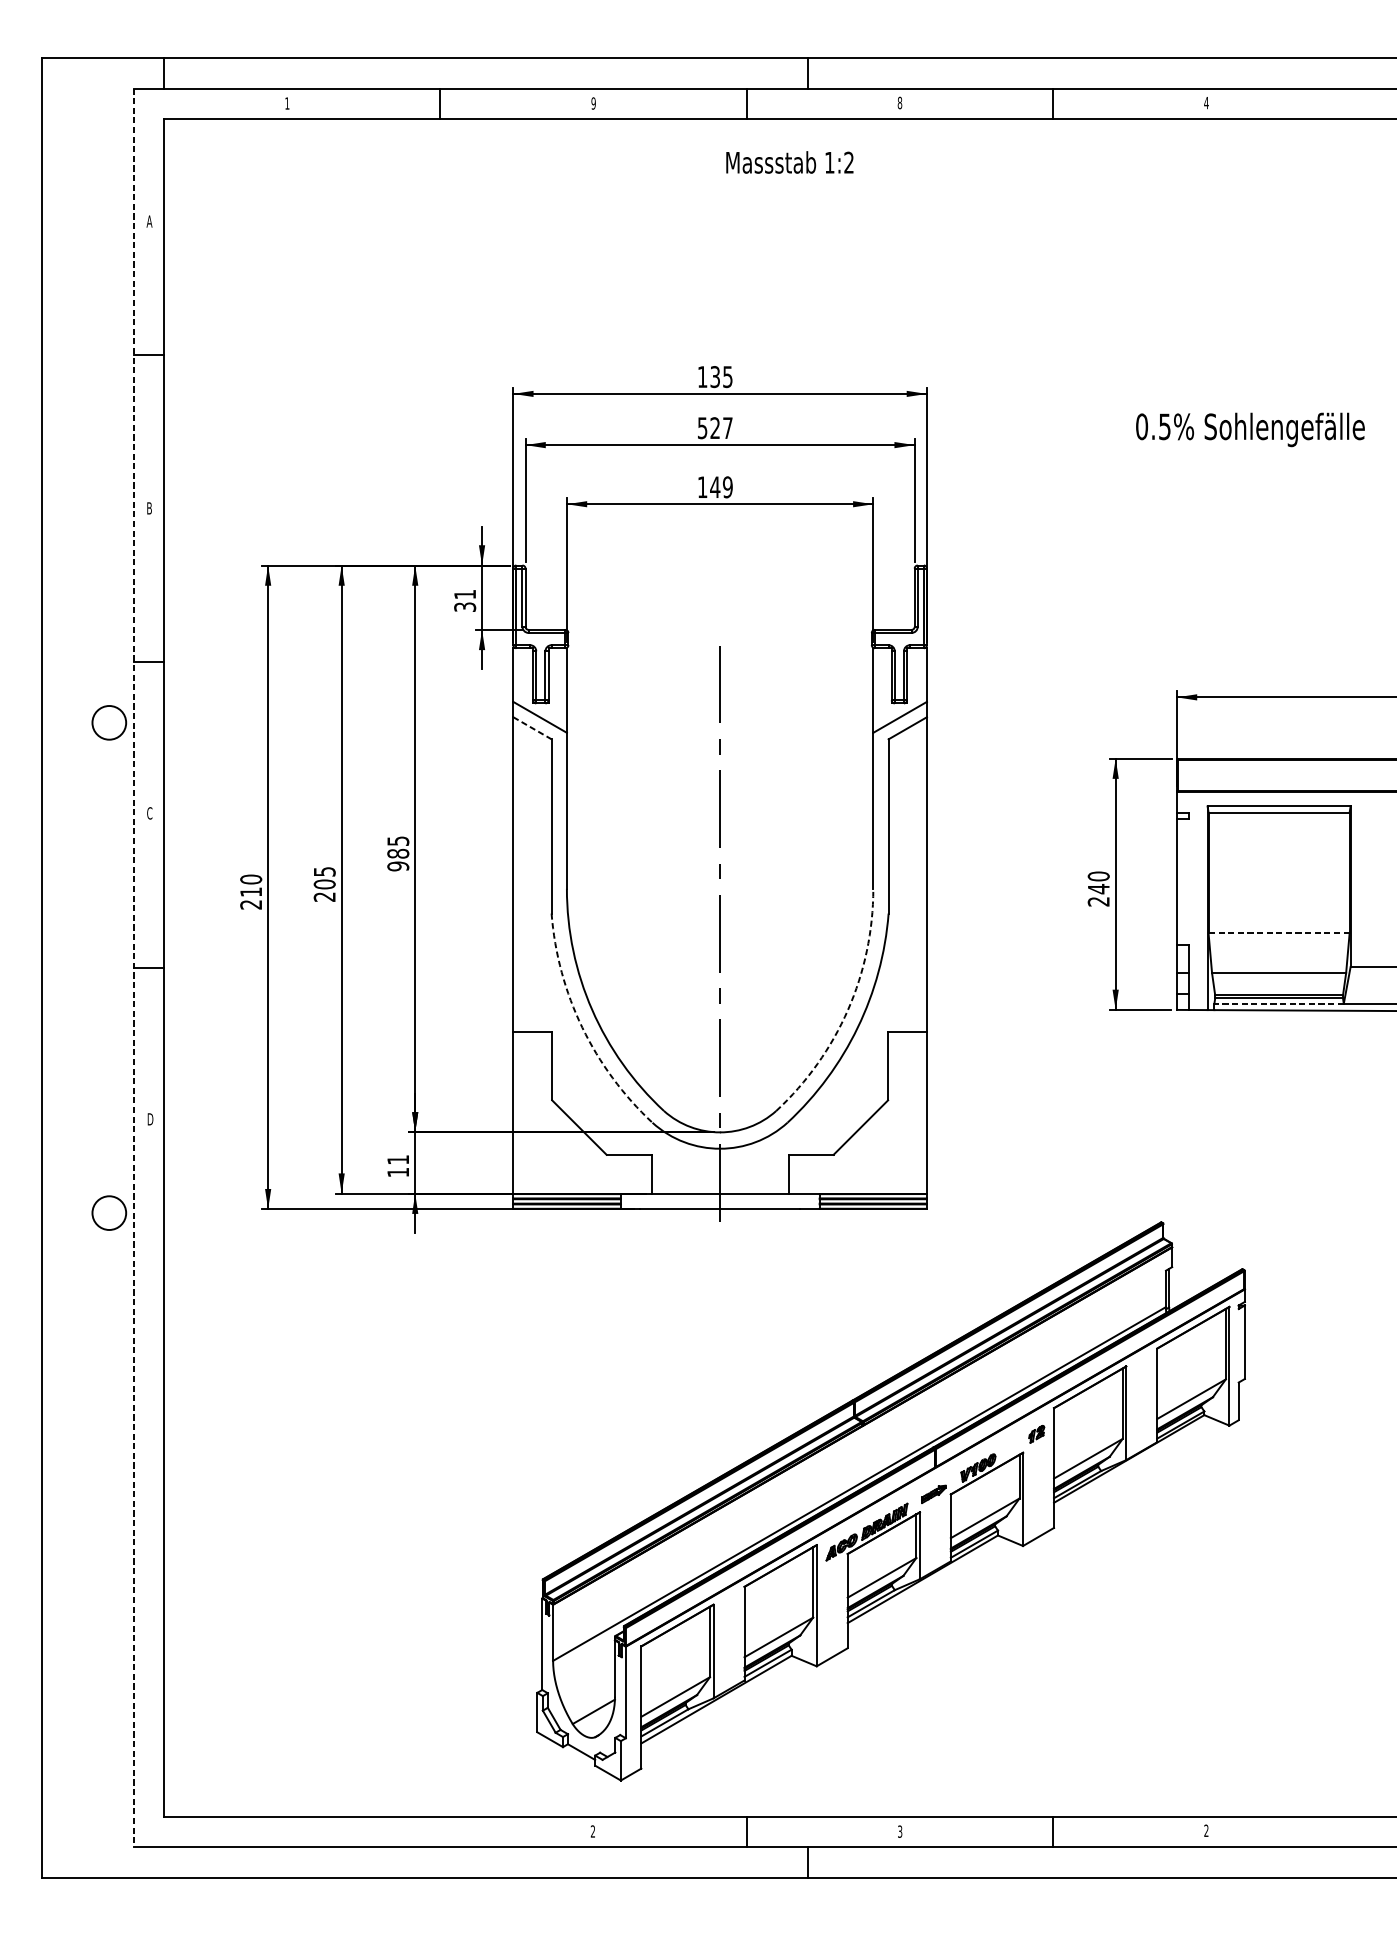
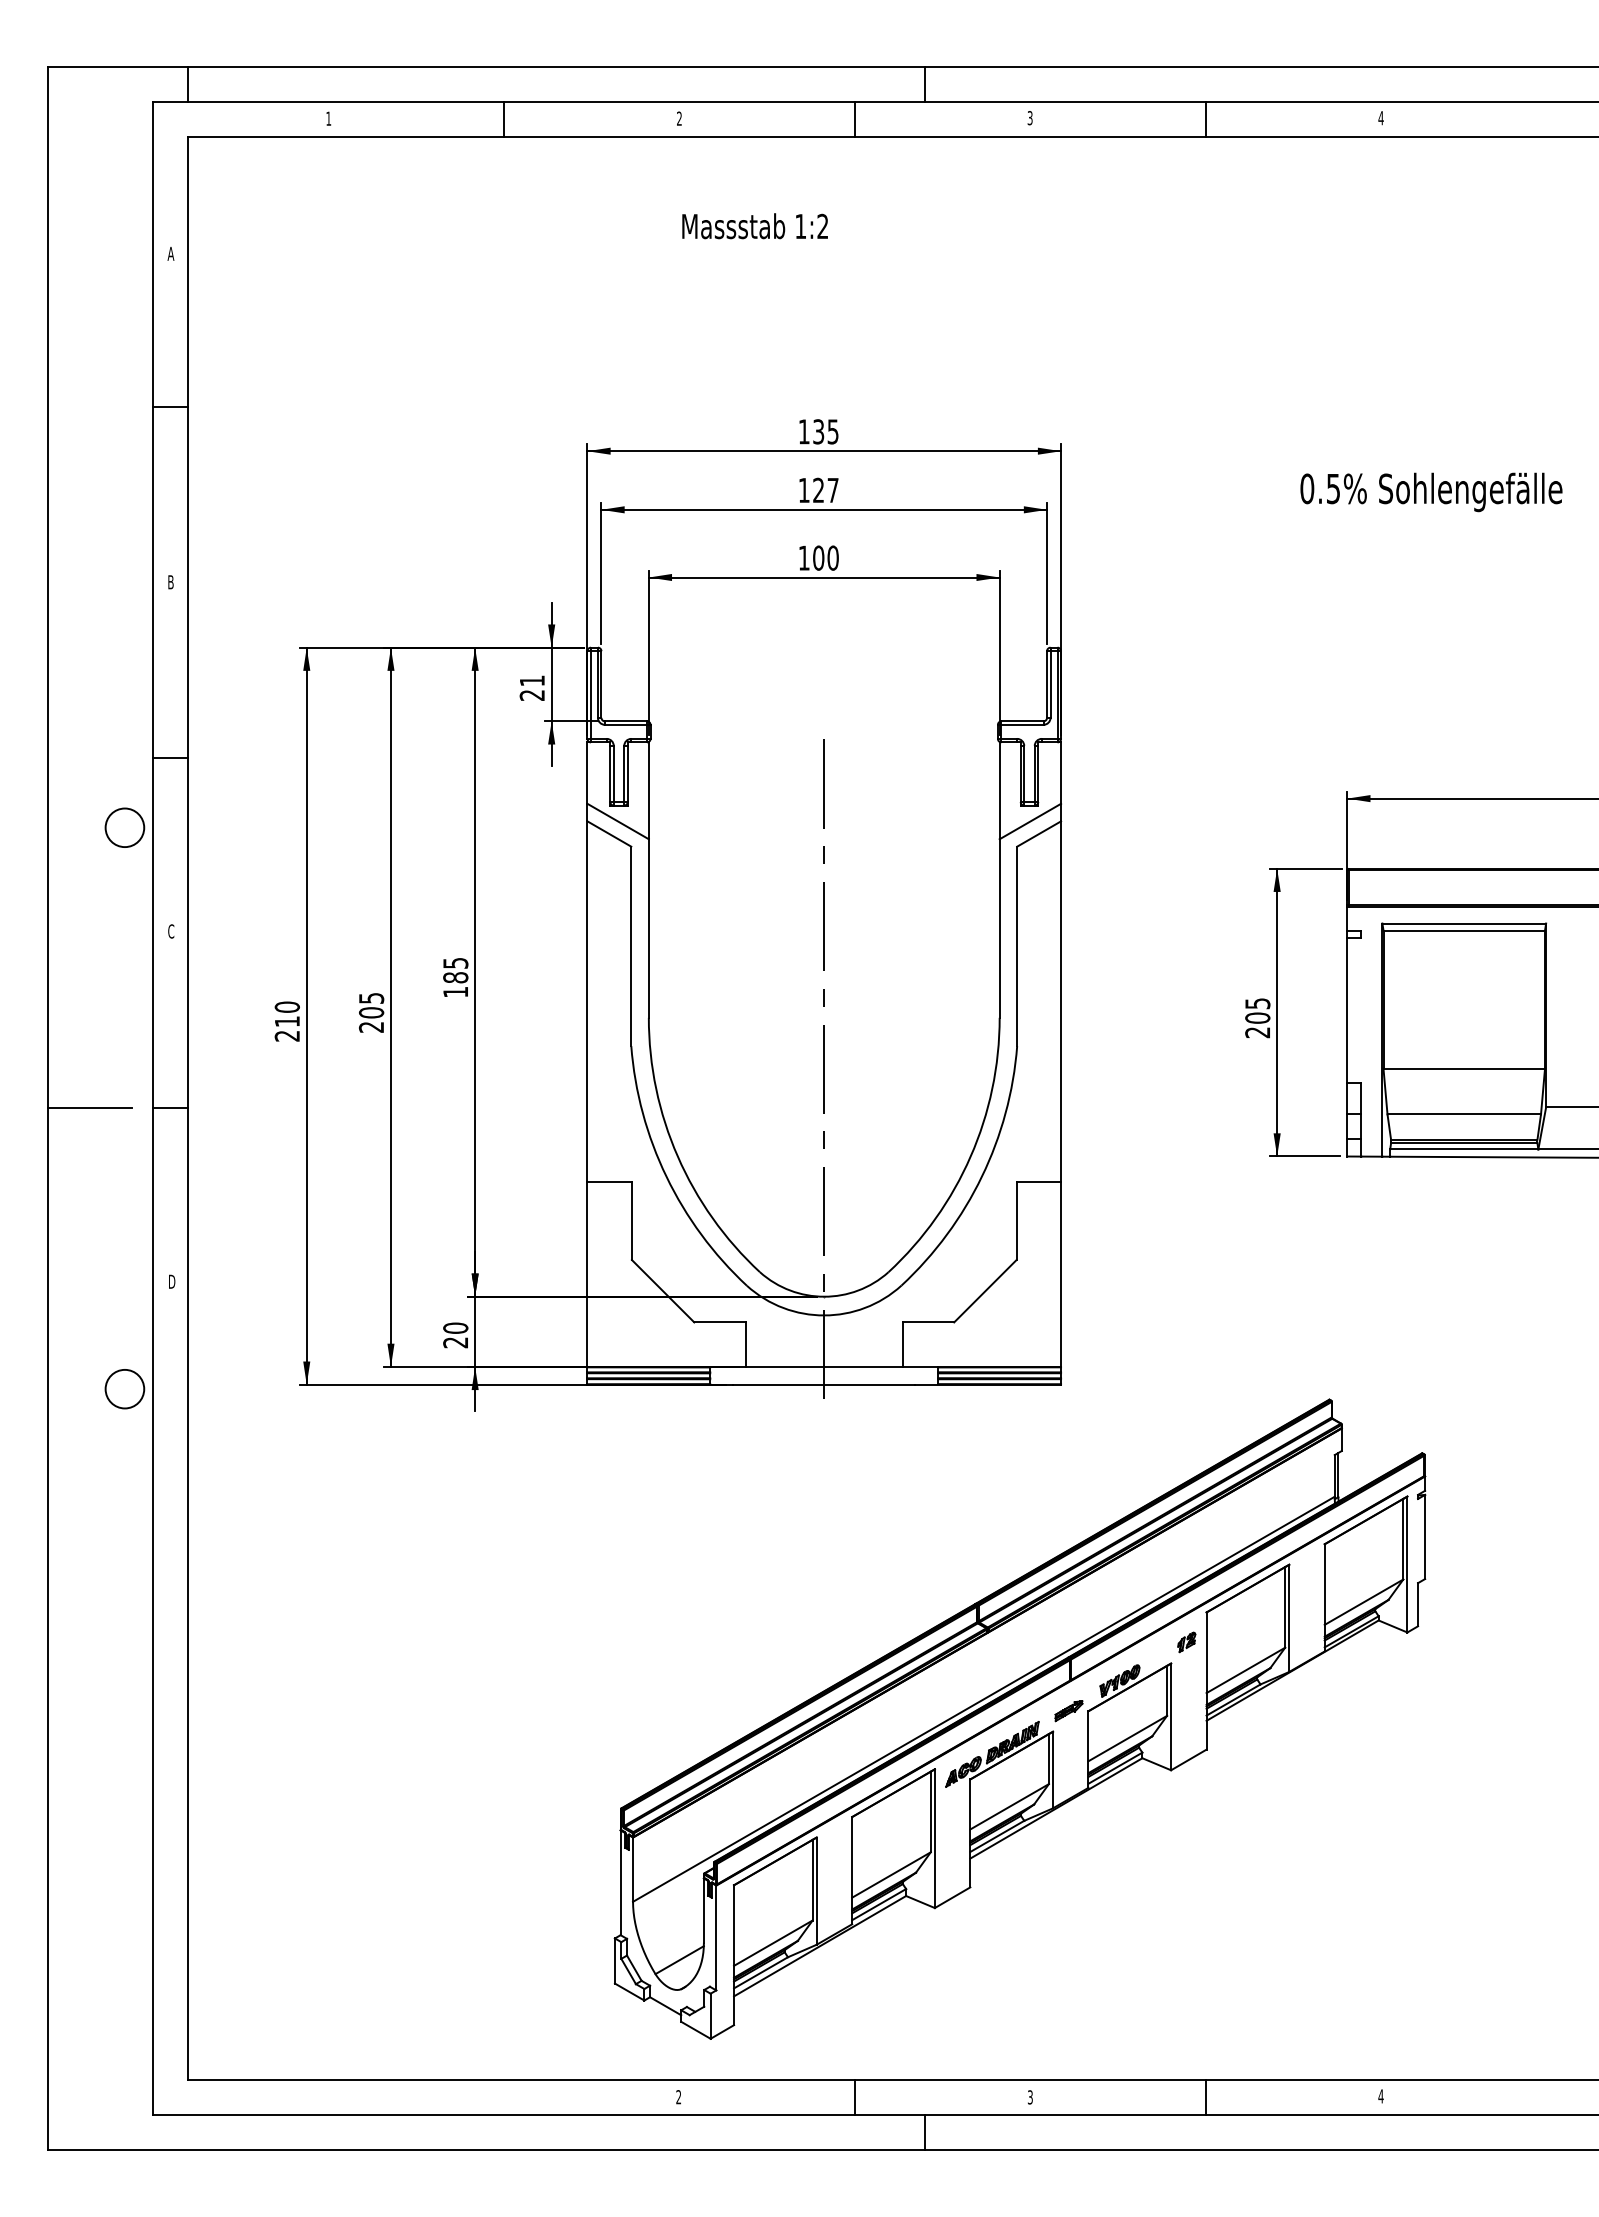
text: (592, 103) -> (678, 118), 9 -> 2
text: (899, 103) -> (1029, 118), 8 -> 3
text: (789, 162) -> (754, 226), moved
text: (701, 428) -> (803, 490), 527 -> 127
text: (721, 486) -> (825, 557), 149 -> 100
text: (465, 607) -> (532, 695), 31 -> 21
line: (532, 728) -> (609, 834), dashed -> solid
text: (398, 865) -> (455, 991), 985 -> 185
text: (1098, 883) -> (1257, 1011), 240 -> 205
line: (1279, 933) -> (1464, 1068), dashed -> solid
line: (78, 968) -> (89, 1108), added
line: (134, 968) -> (153, 1108), dashed -> solid
line: (1278, 1003) -> (1463, 1149), dashed -> solid
arc: (847, 1009) -> (970, 1156), dashed -> solid
arc: (582, 1027) -> (666, 1176), dashed -> solid
text: (398, 1166) -> (455, 1335), 11 -> 20
text: (1205, 1830) -> (1380, 2096), 2 -> 4

